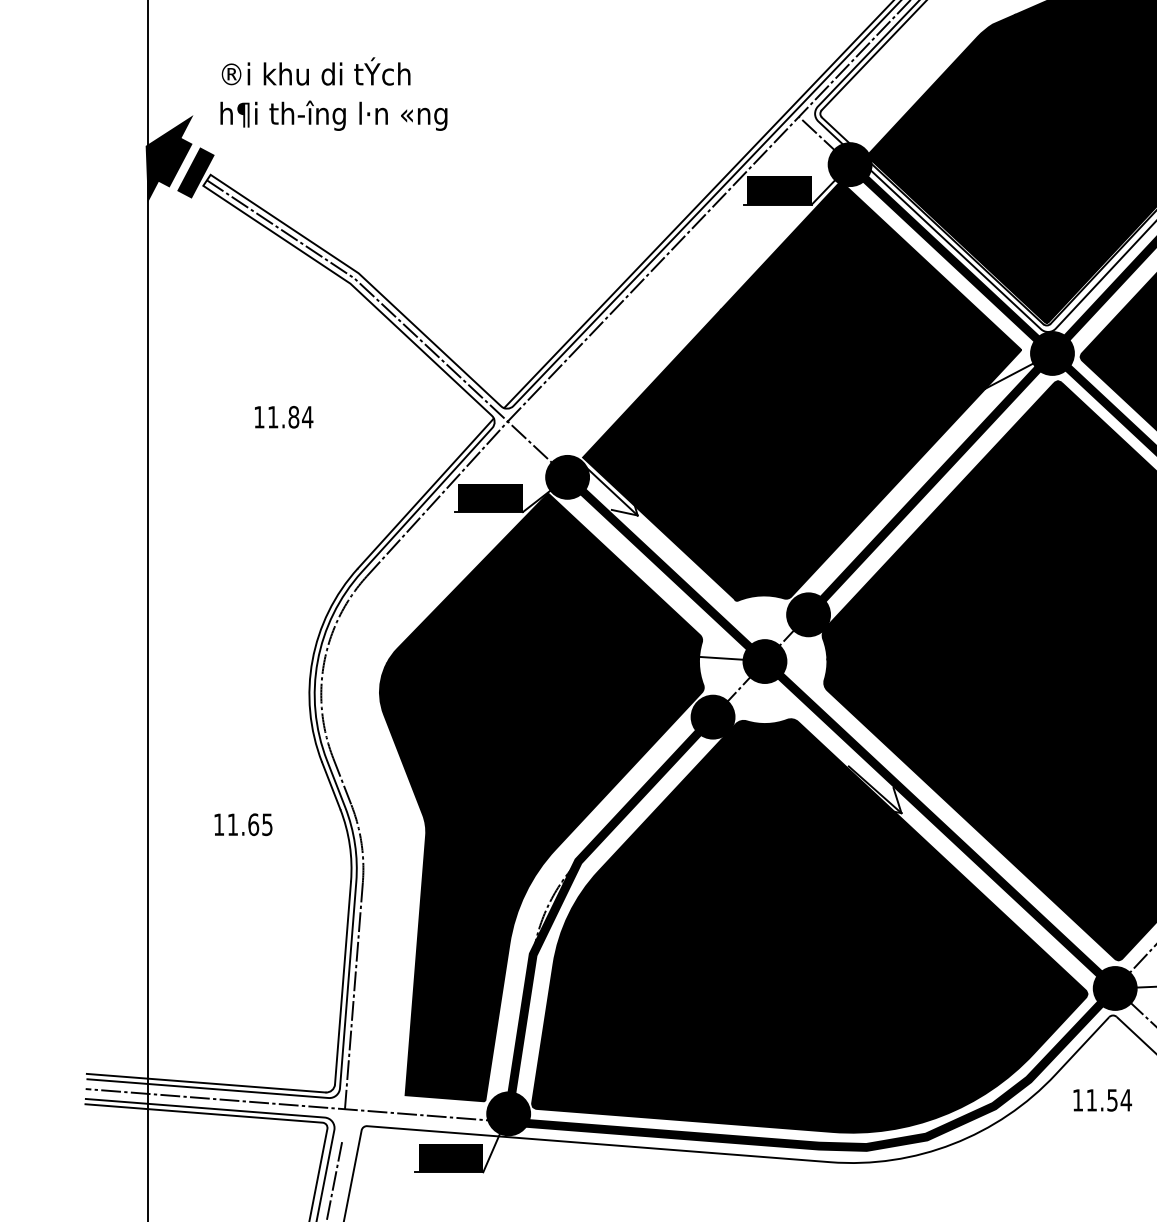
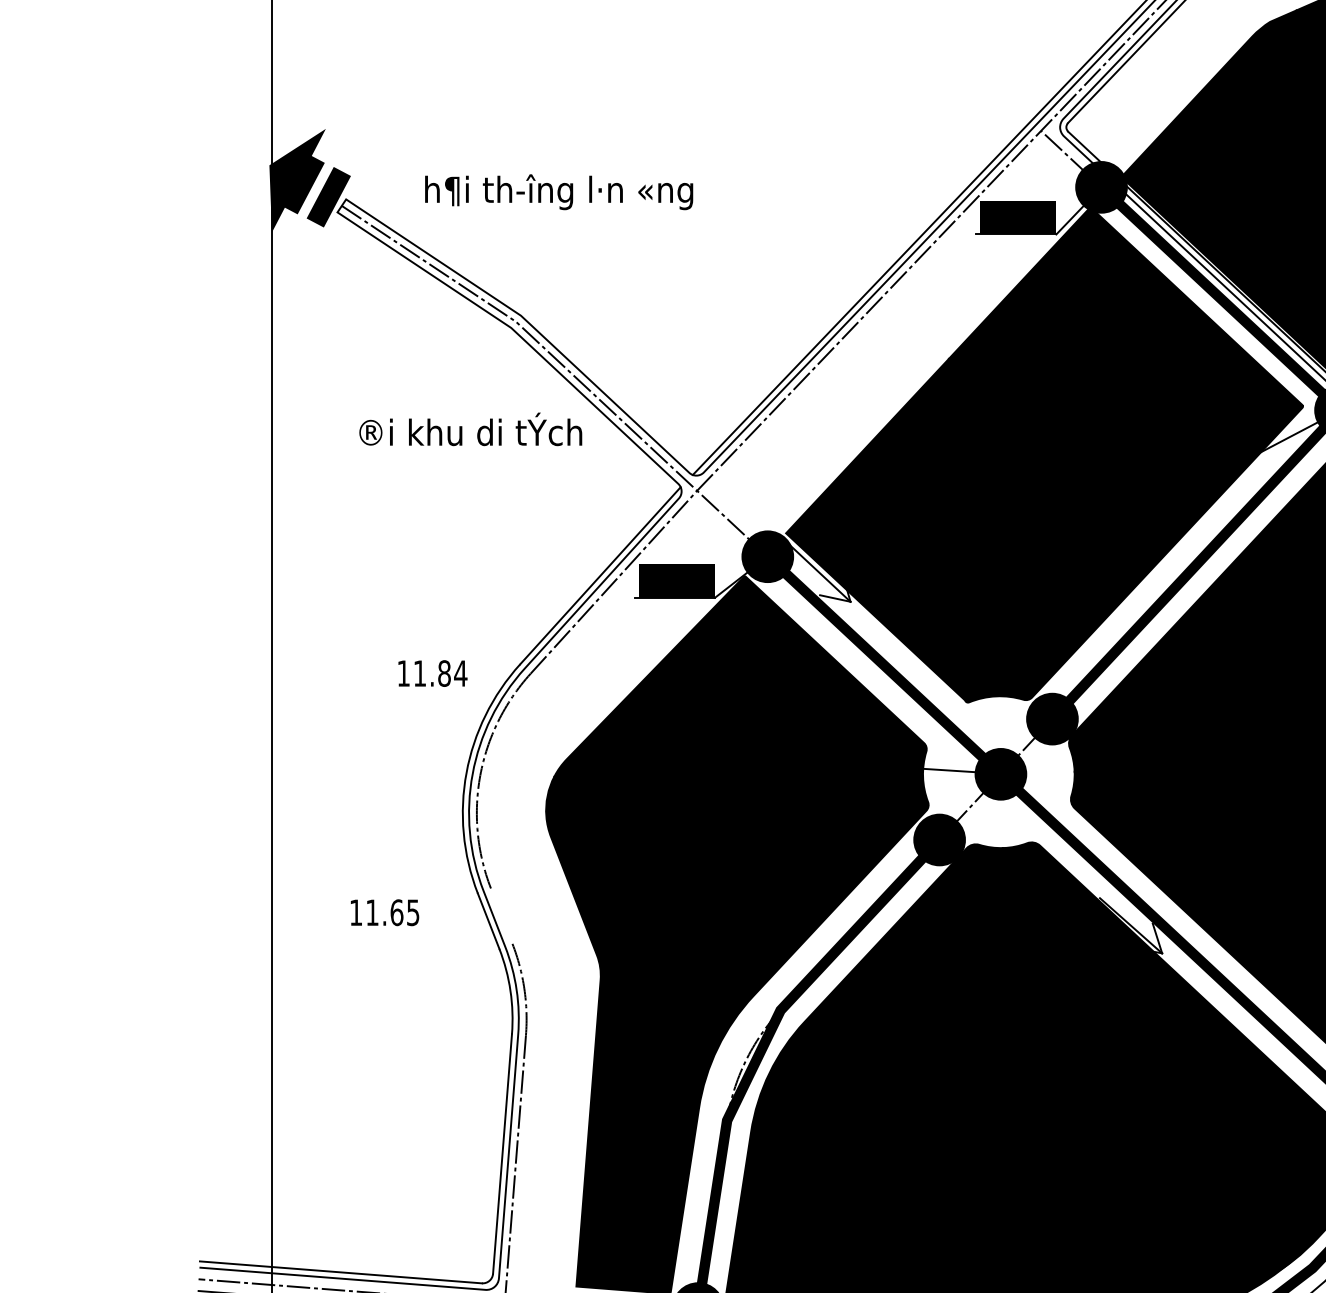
text: (315, 71) -> (470, 429), moved
text: (333, 115) -> (558, 191), moved
text: (284, 417) -> (433, 673), moved
line: (342, 781) -> (501, 916), removed
text: (243, 824) -> (384, 912), moved

